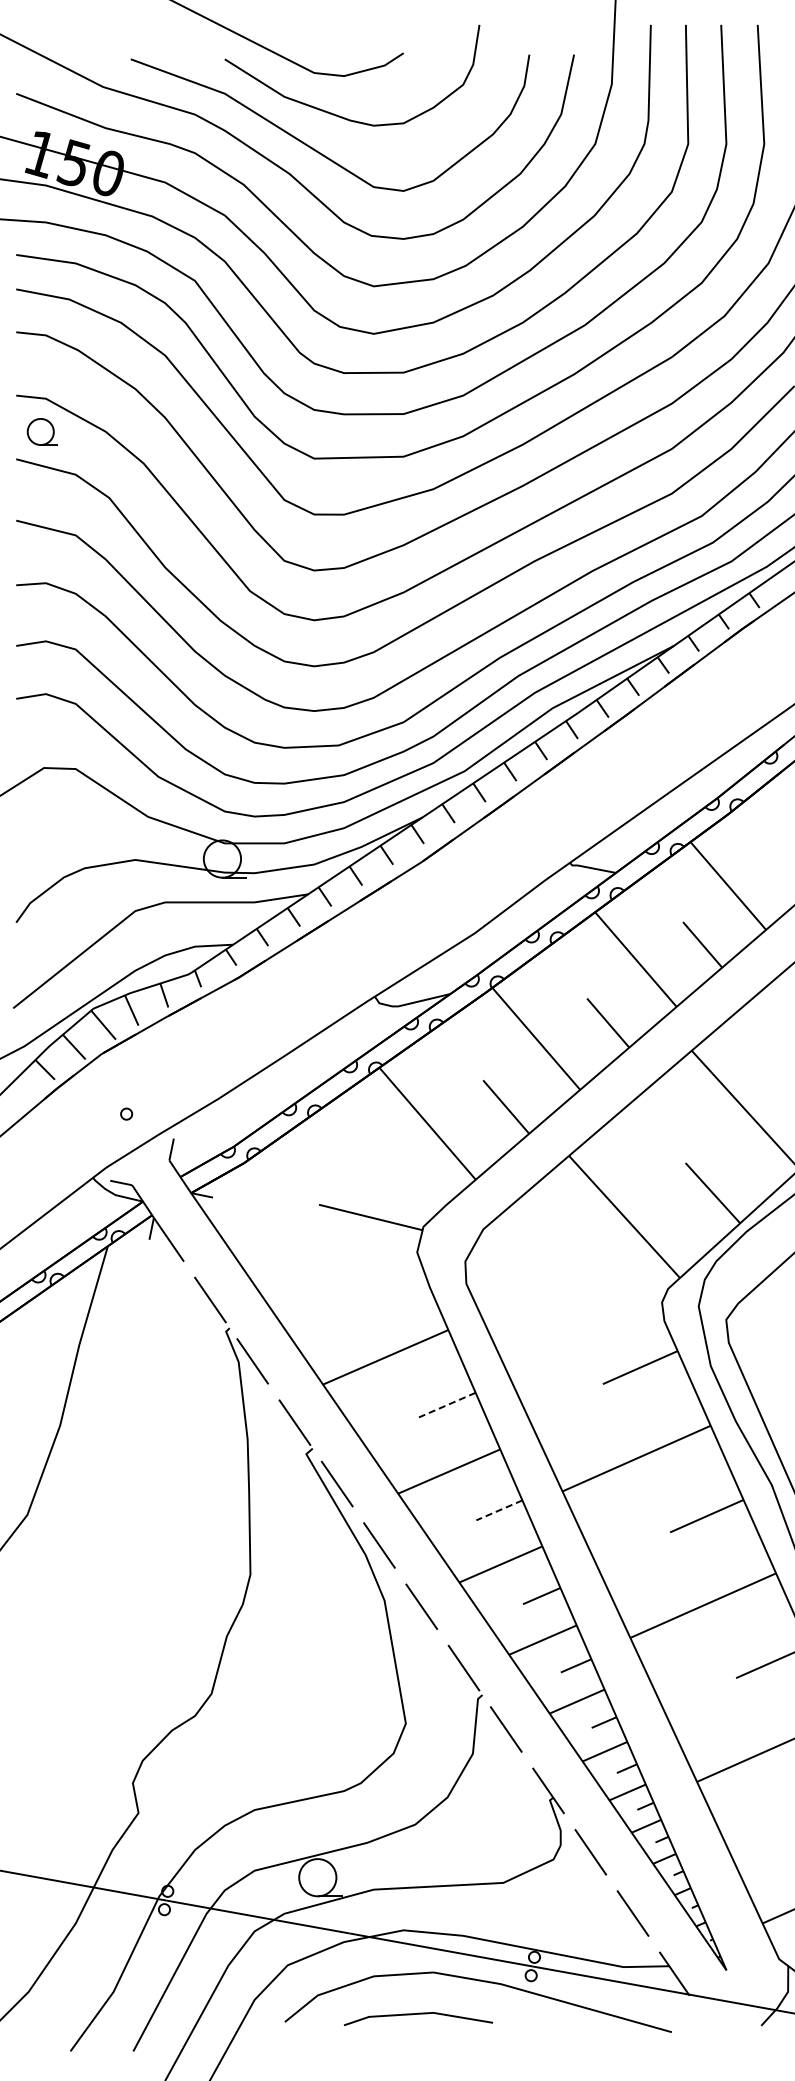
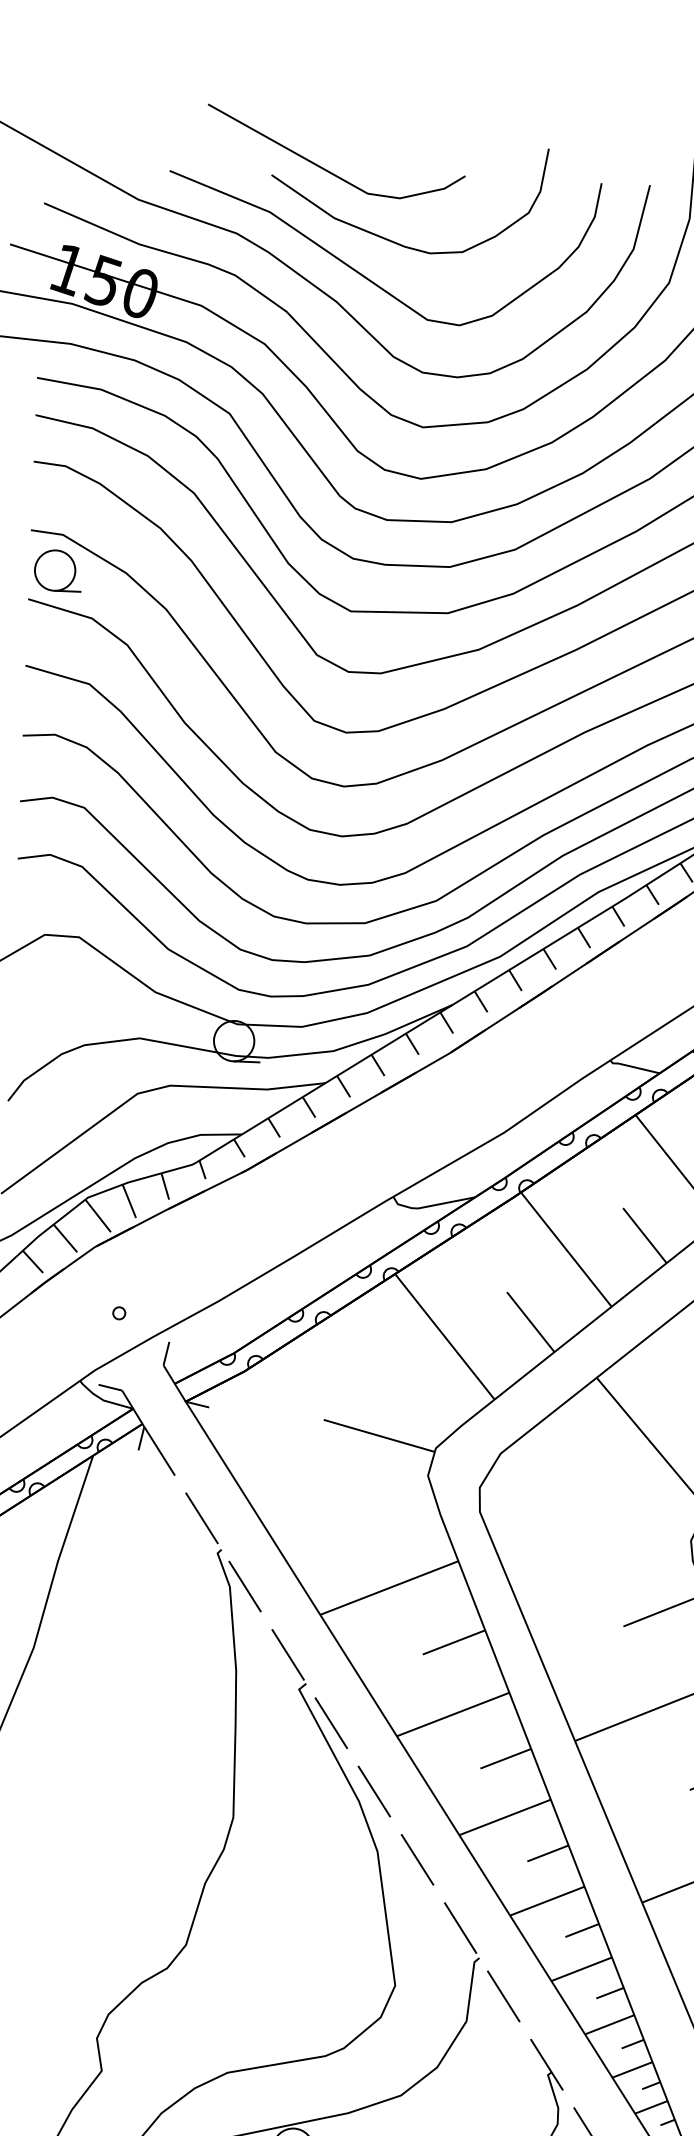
part: (42, 431) -> (57, 570), size x1.43
line: (447, 1405) -> (454, 1642), dashed -> solid
line: (498, 1510) -> (504, 1758), dashed -> solid

